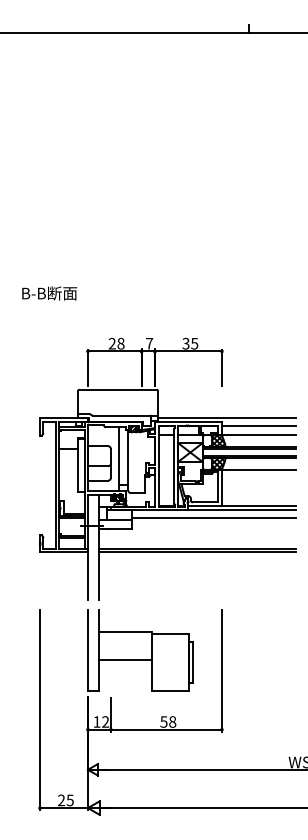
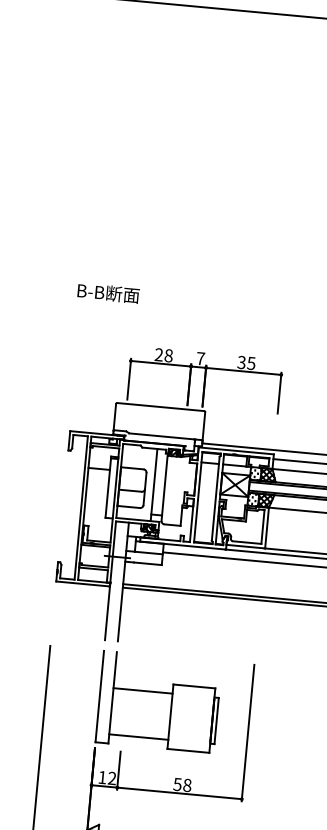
text: (49, 293) -> (108, 293), moved
line: (125, 632) -> (142, 691), moved
line: (125, 660) -> (138, 737), moved

